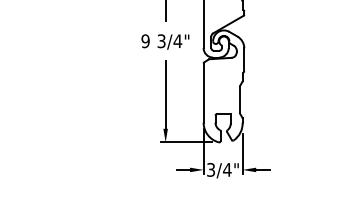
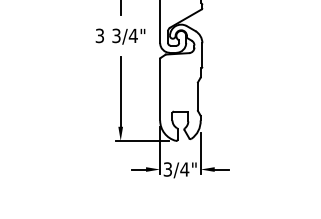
text: (145, 40) -> (99, 35), 9 -> 3

